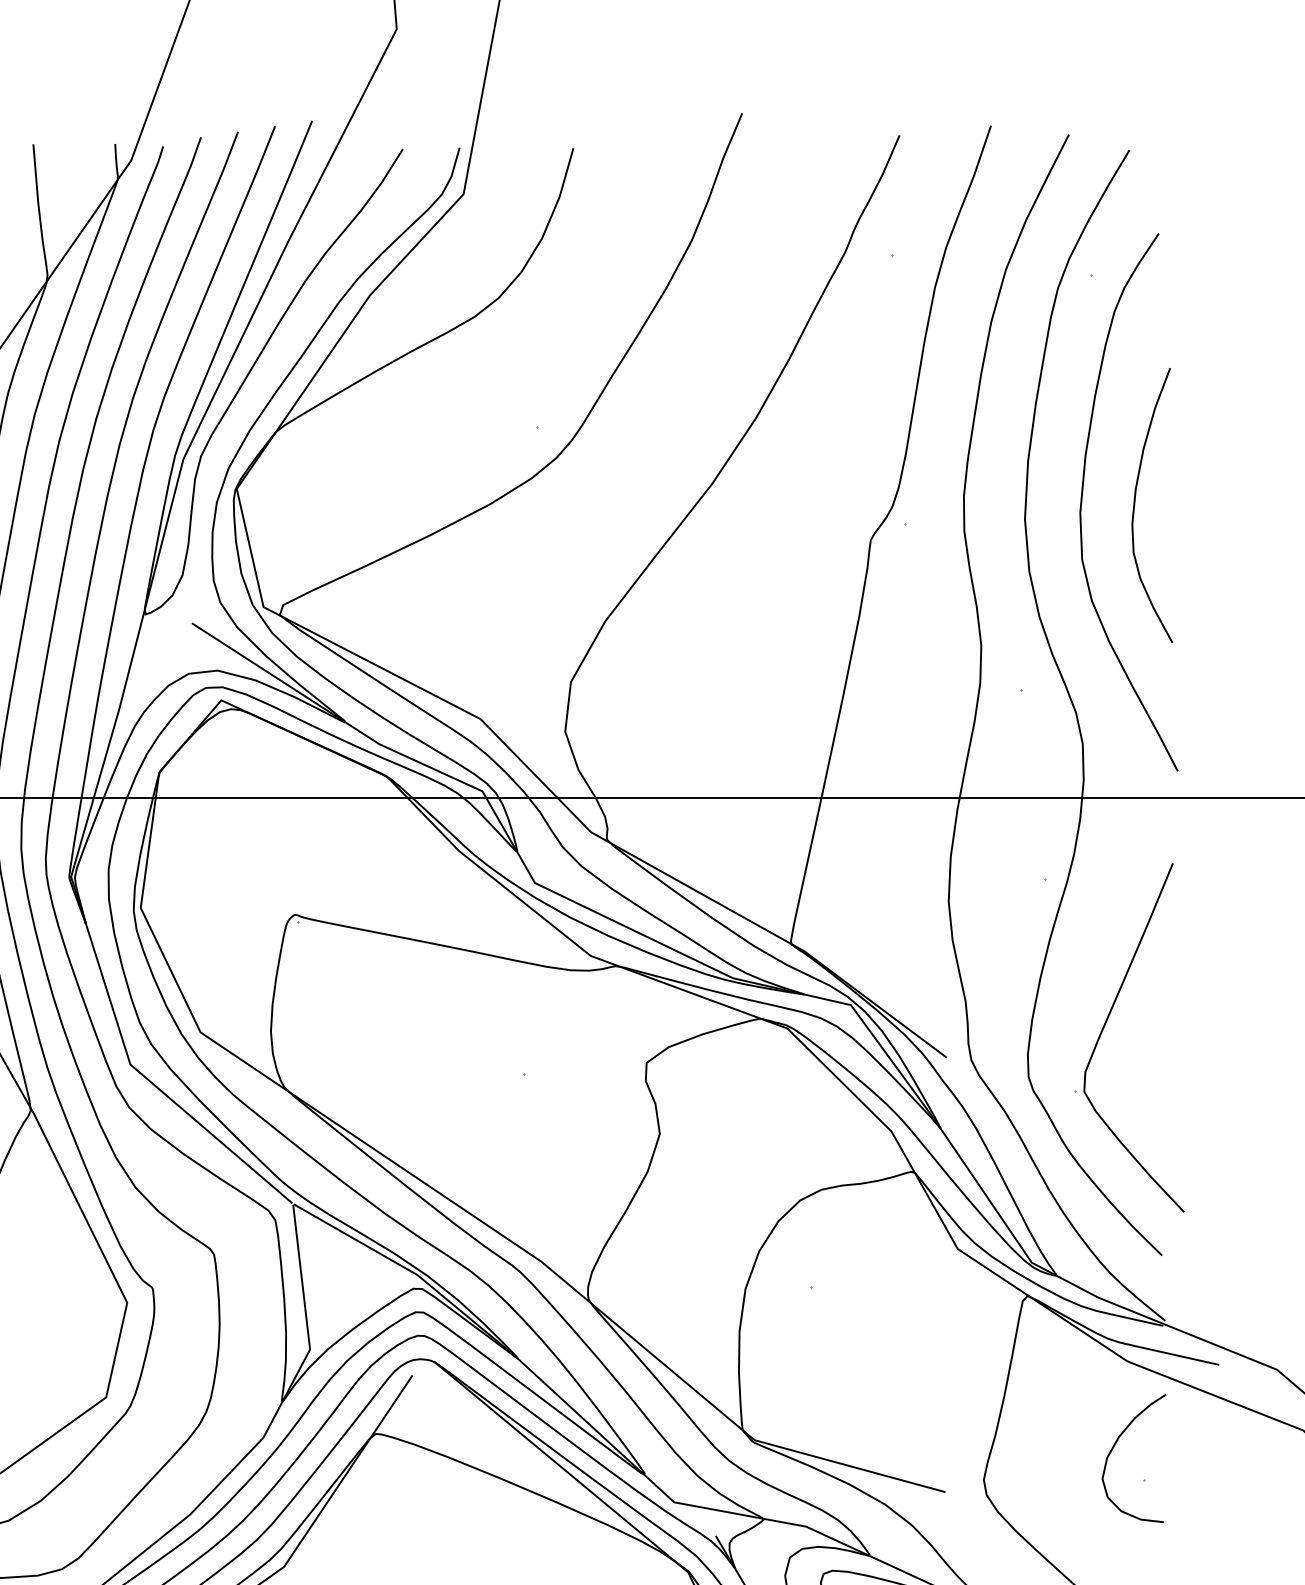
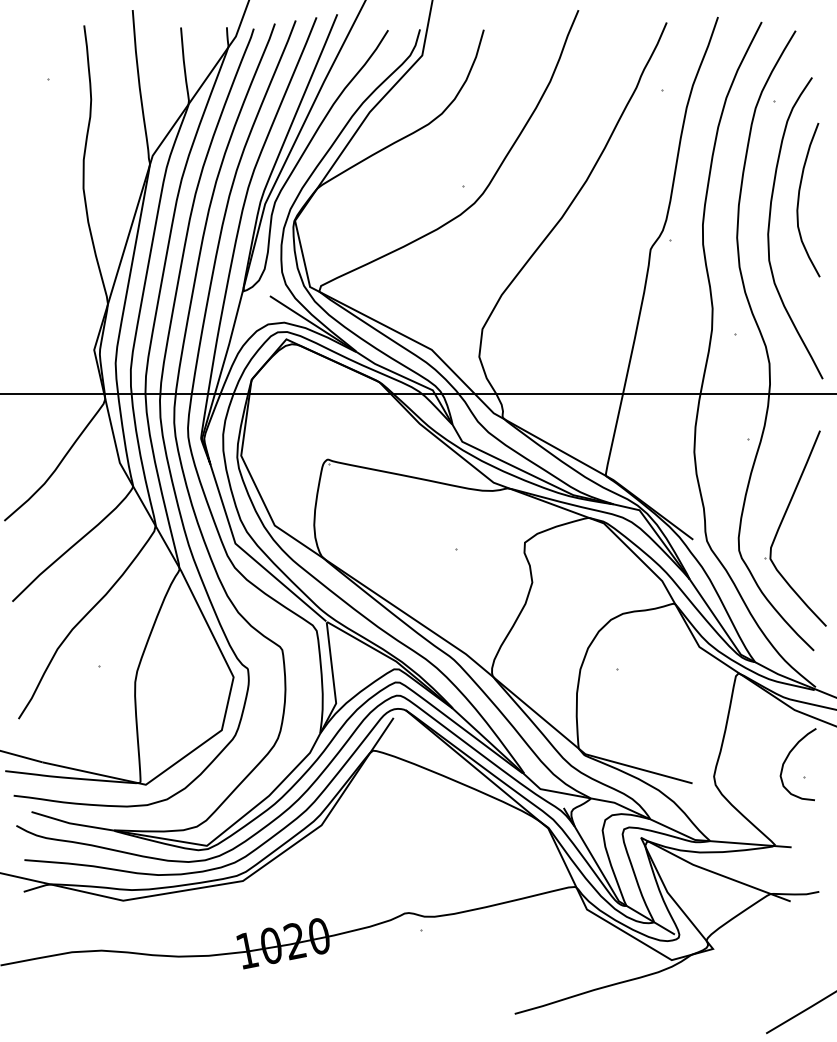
curve: (1136, 506) -> (799, 200), moved

